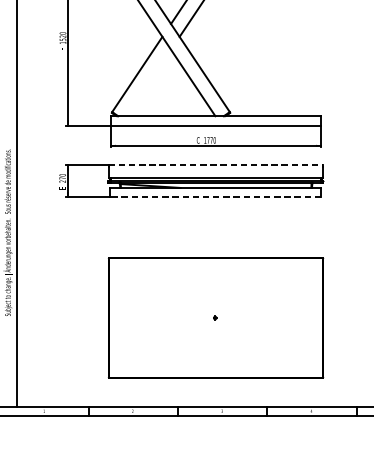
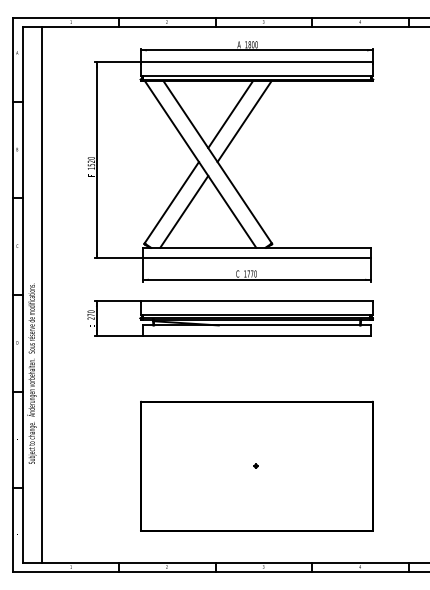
line: (149, 82) -> (184, 211), added
line: (215, 164) -> (256, 300), dashed -> solid
line: (215, 197) -> (256, 335), dashed -> solid

